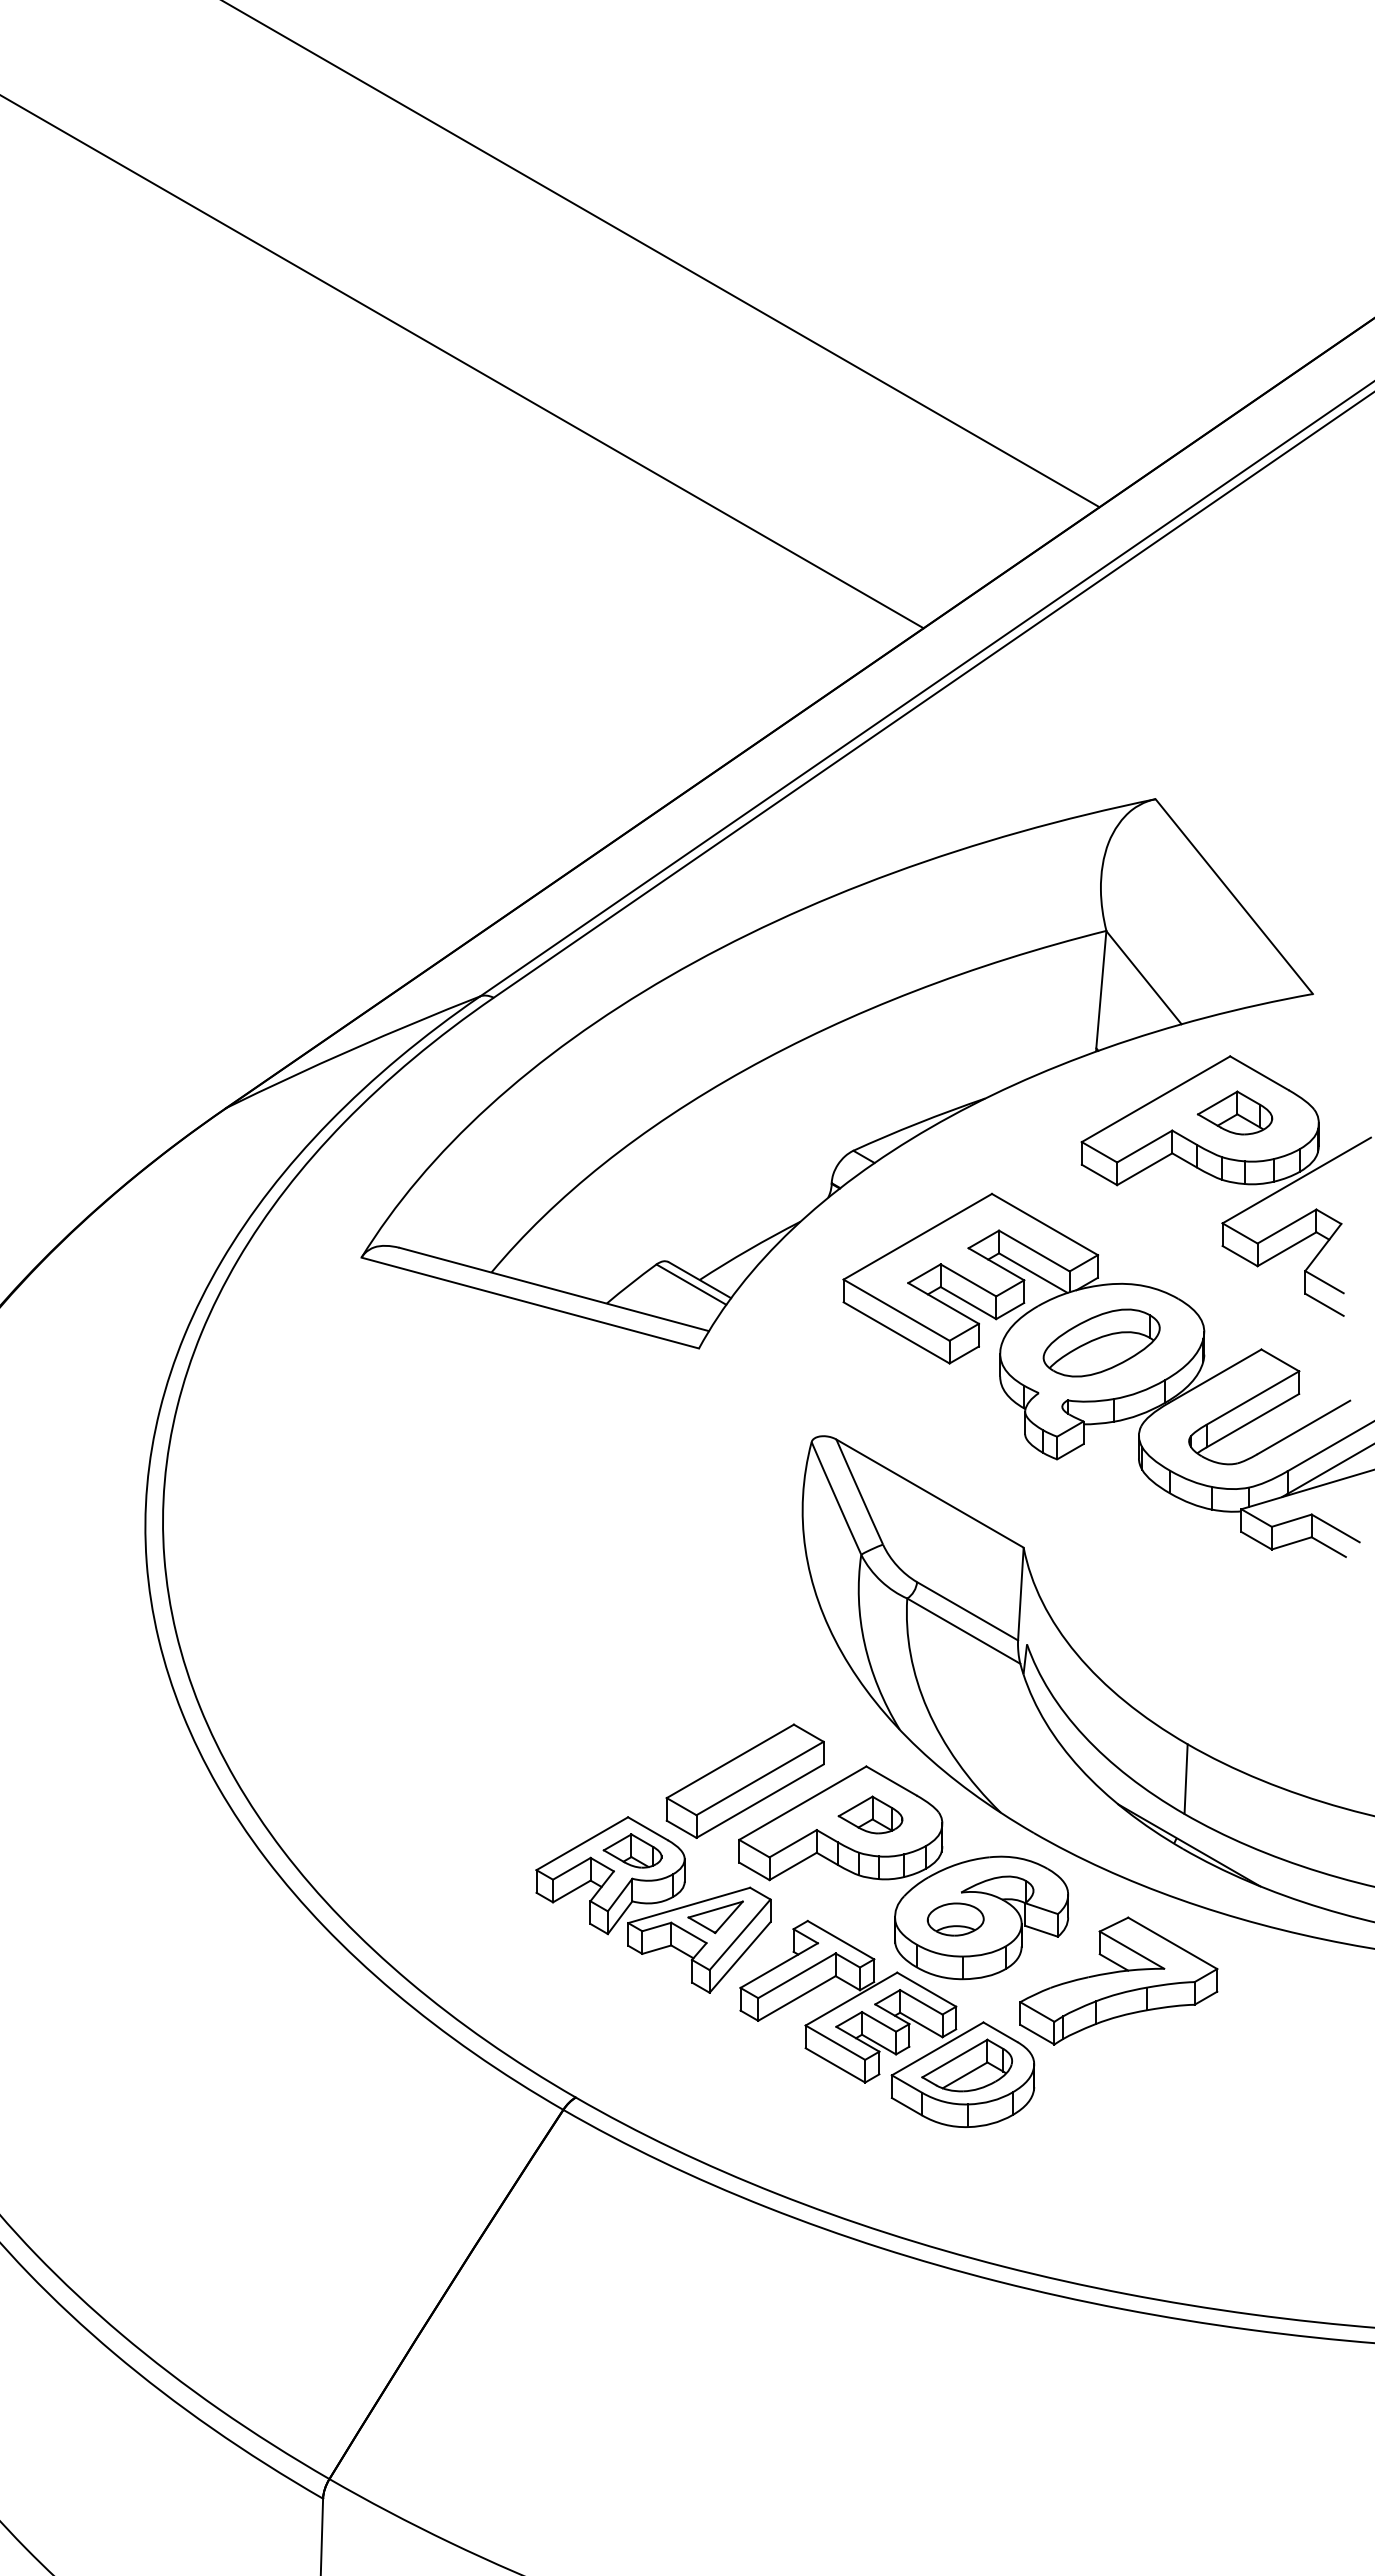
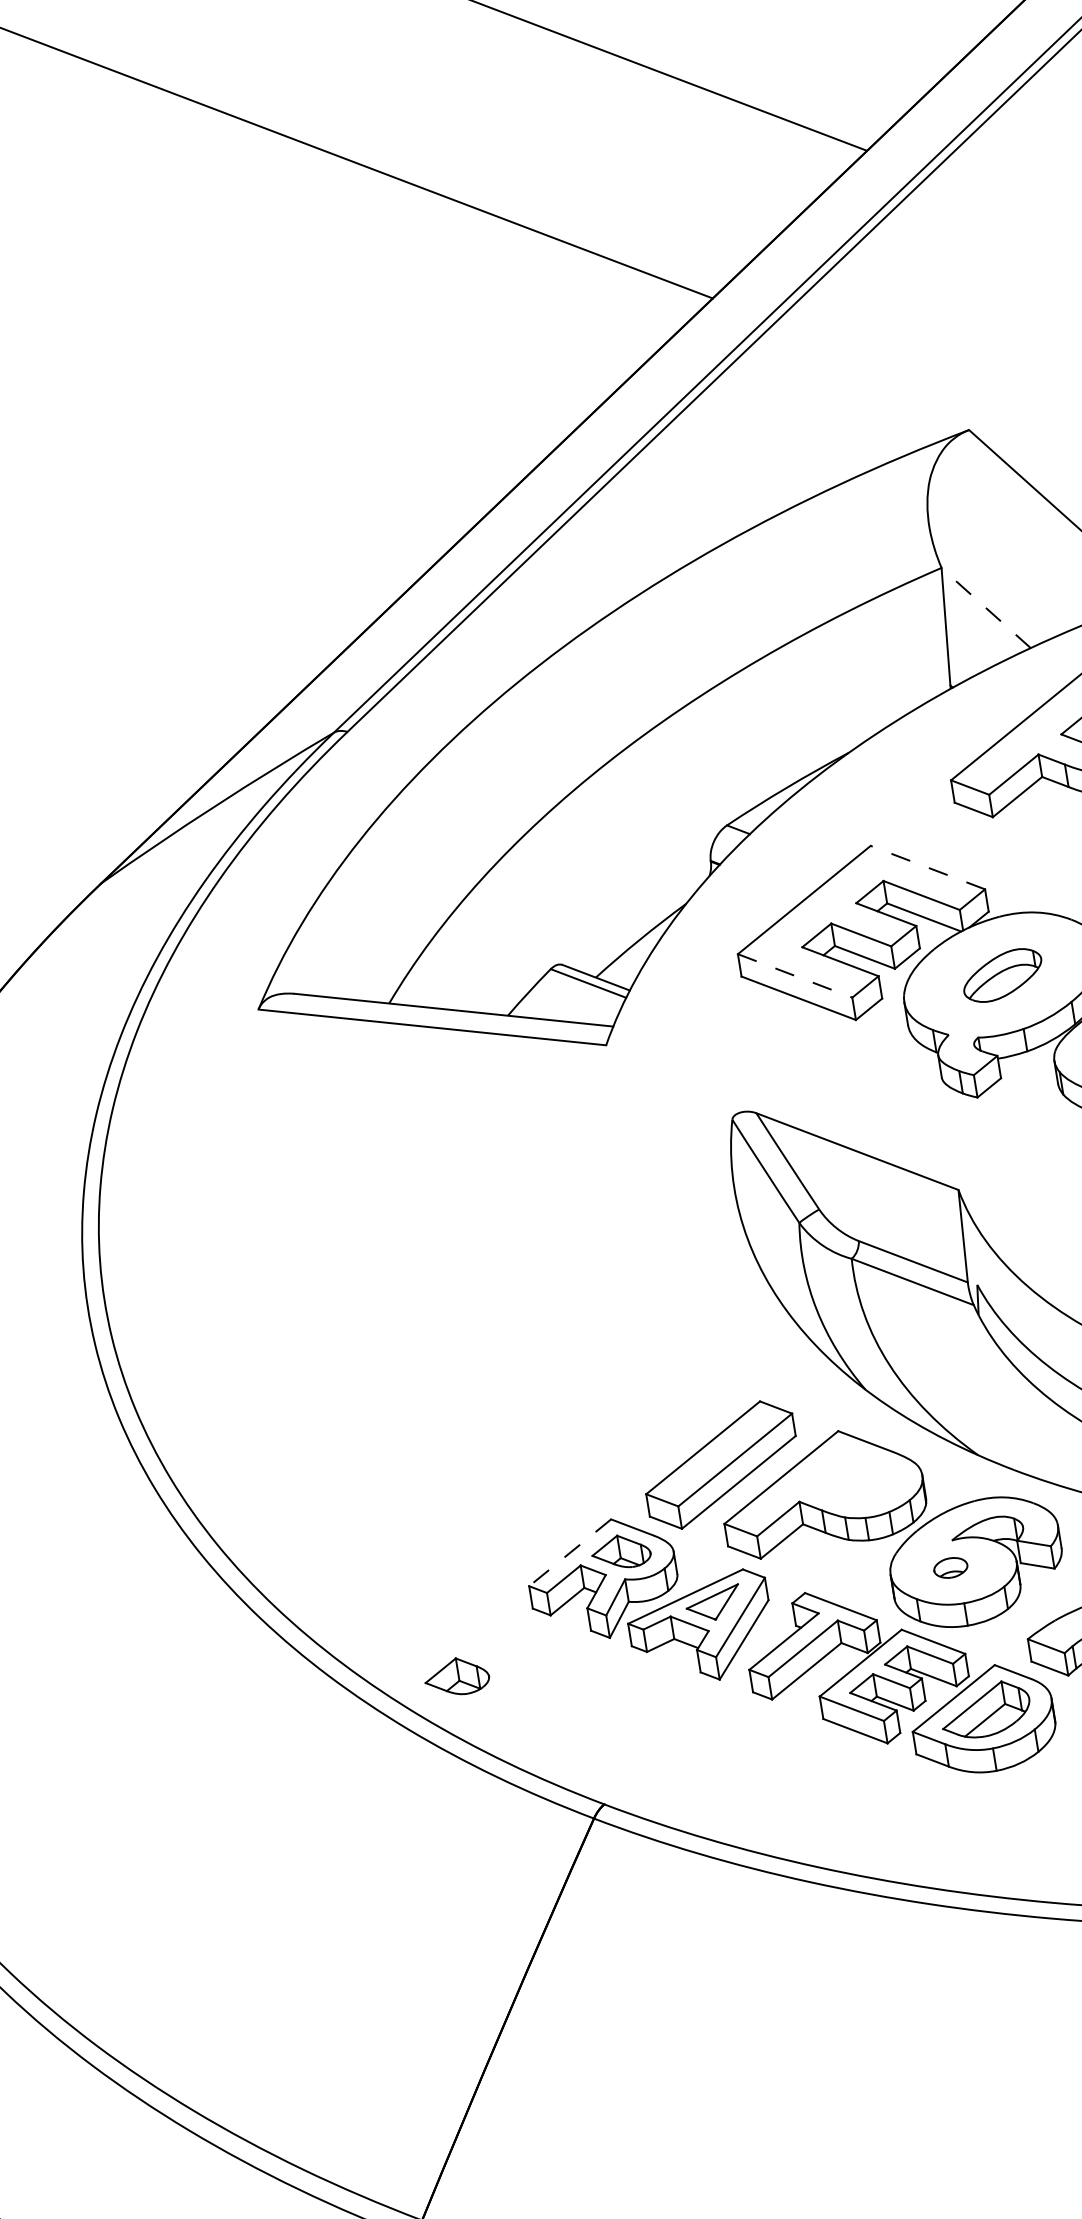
line: (1143, 977) -> (985, 608), solid -> dashed
line: (1044, 1224) -> (927, 867), solid -> dashed
line: (897, 1310) -> (796, 976), solid -> dashed
part: (1101, 1342) -> (1002, 975), size x0.7
part: (870, 1814) -> (456, 1676), moved
line: (582, 1843) -> (570, 1552), solid -> dashed
part: (955, 1919) -> (950, 1567), size x0.6

